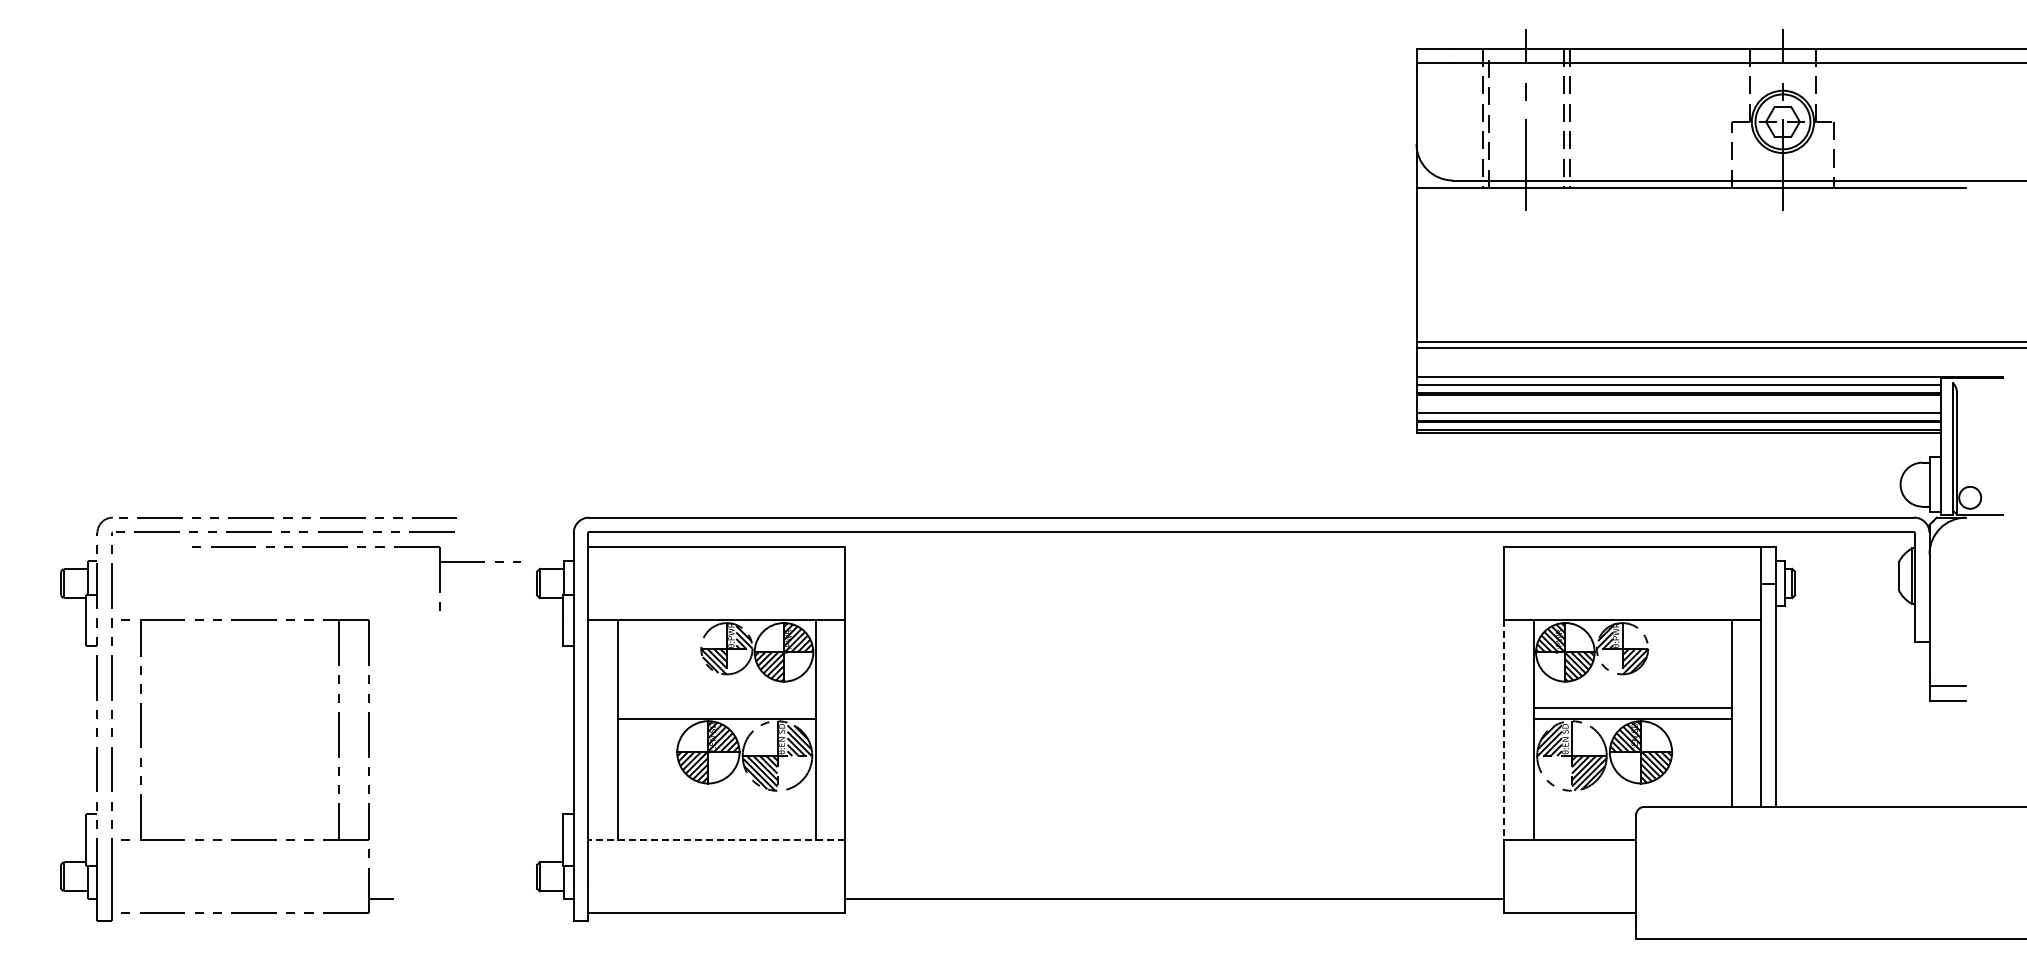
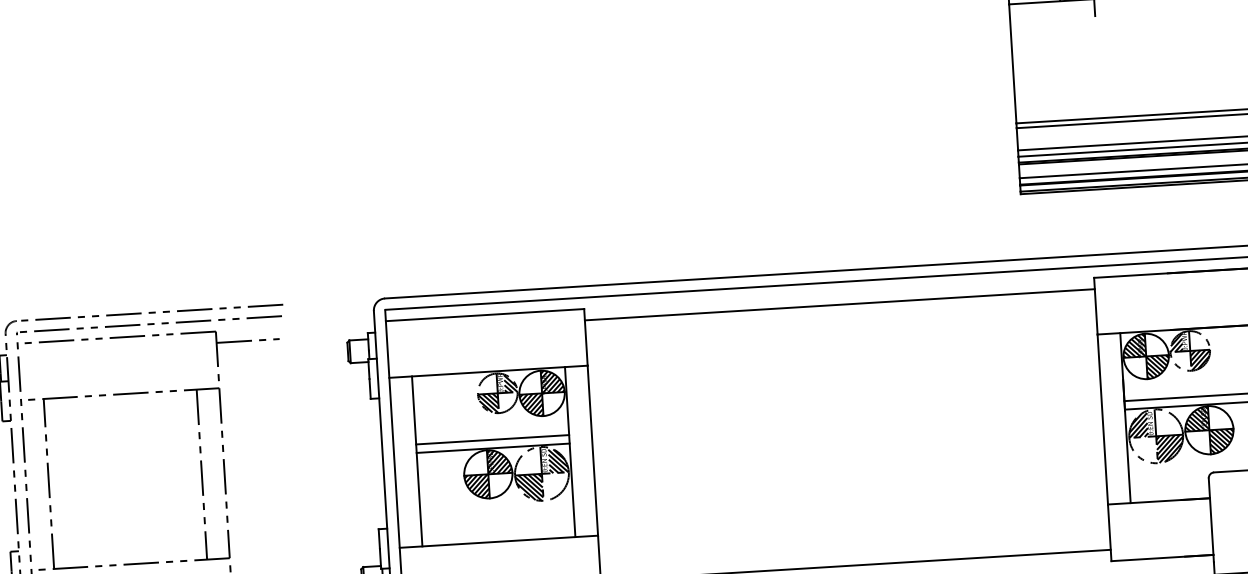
part: (357, 547) -> (152, 335), moved
line: (1174, 561) -> (839, 304), added
line: (716, 708) -> (492, 440), added
line: (1504, 730) -> (1102, 419), dashed -> solid
line: (716, 840) -> (498, 542), dashed -> solid

